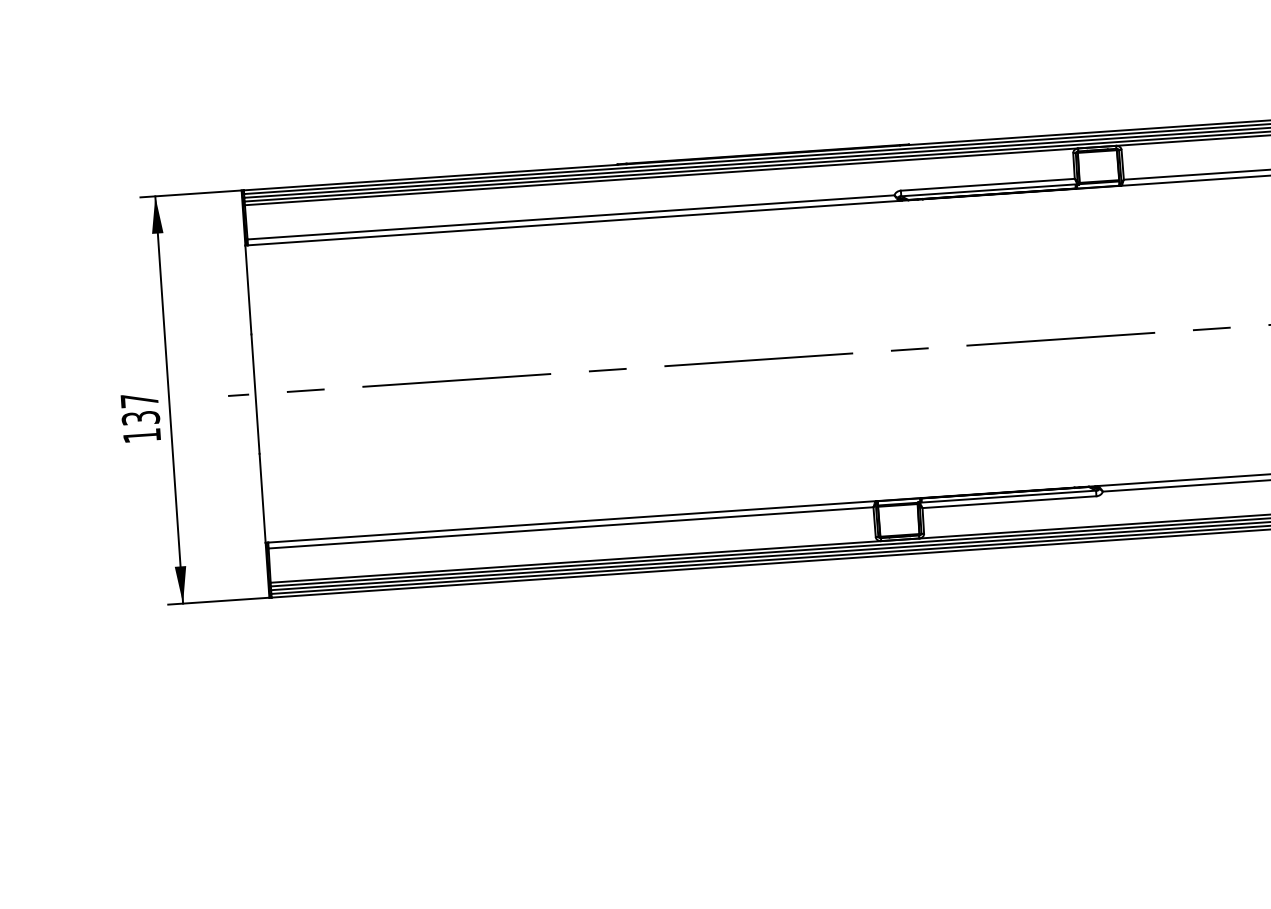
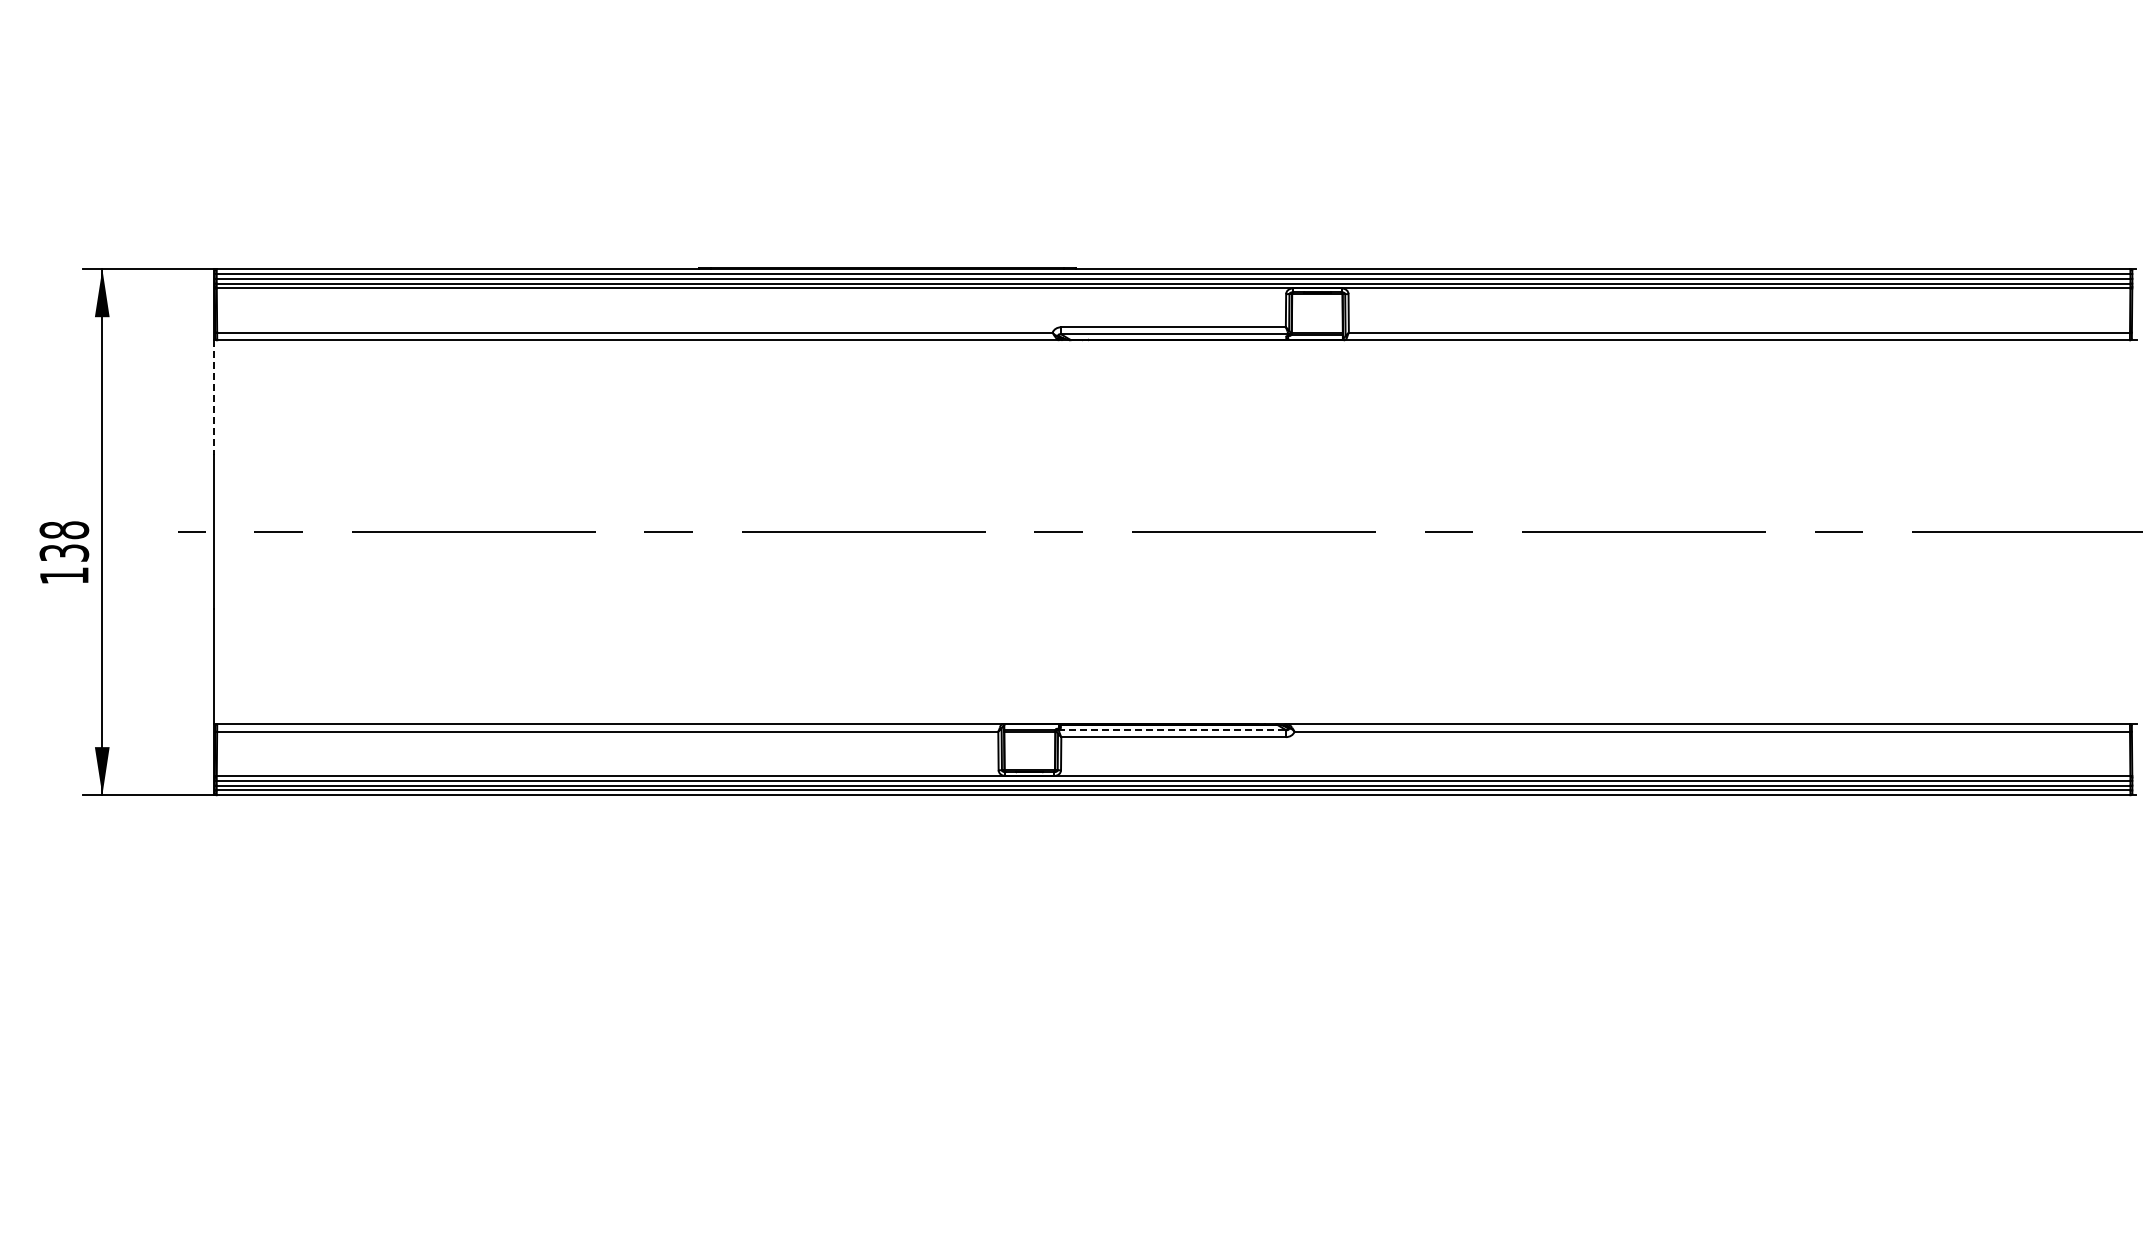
line: (248, 290) -> (213, 398), solid -> dashed
text: (139, 400) -> (64, 530), 137 -> 138
line: (1007, 496) -> (1171, 729), solid -> dashed

